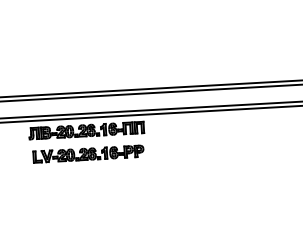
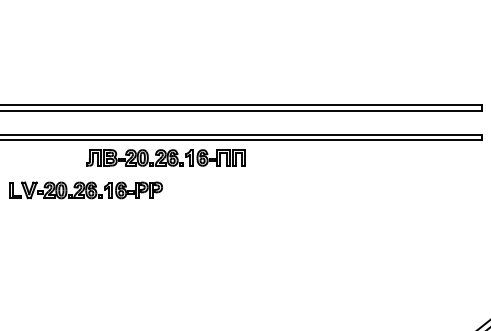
part: (85, 130) -> (165, 157), moved
part: (88, 154) -> (85, 190), moved

